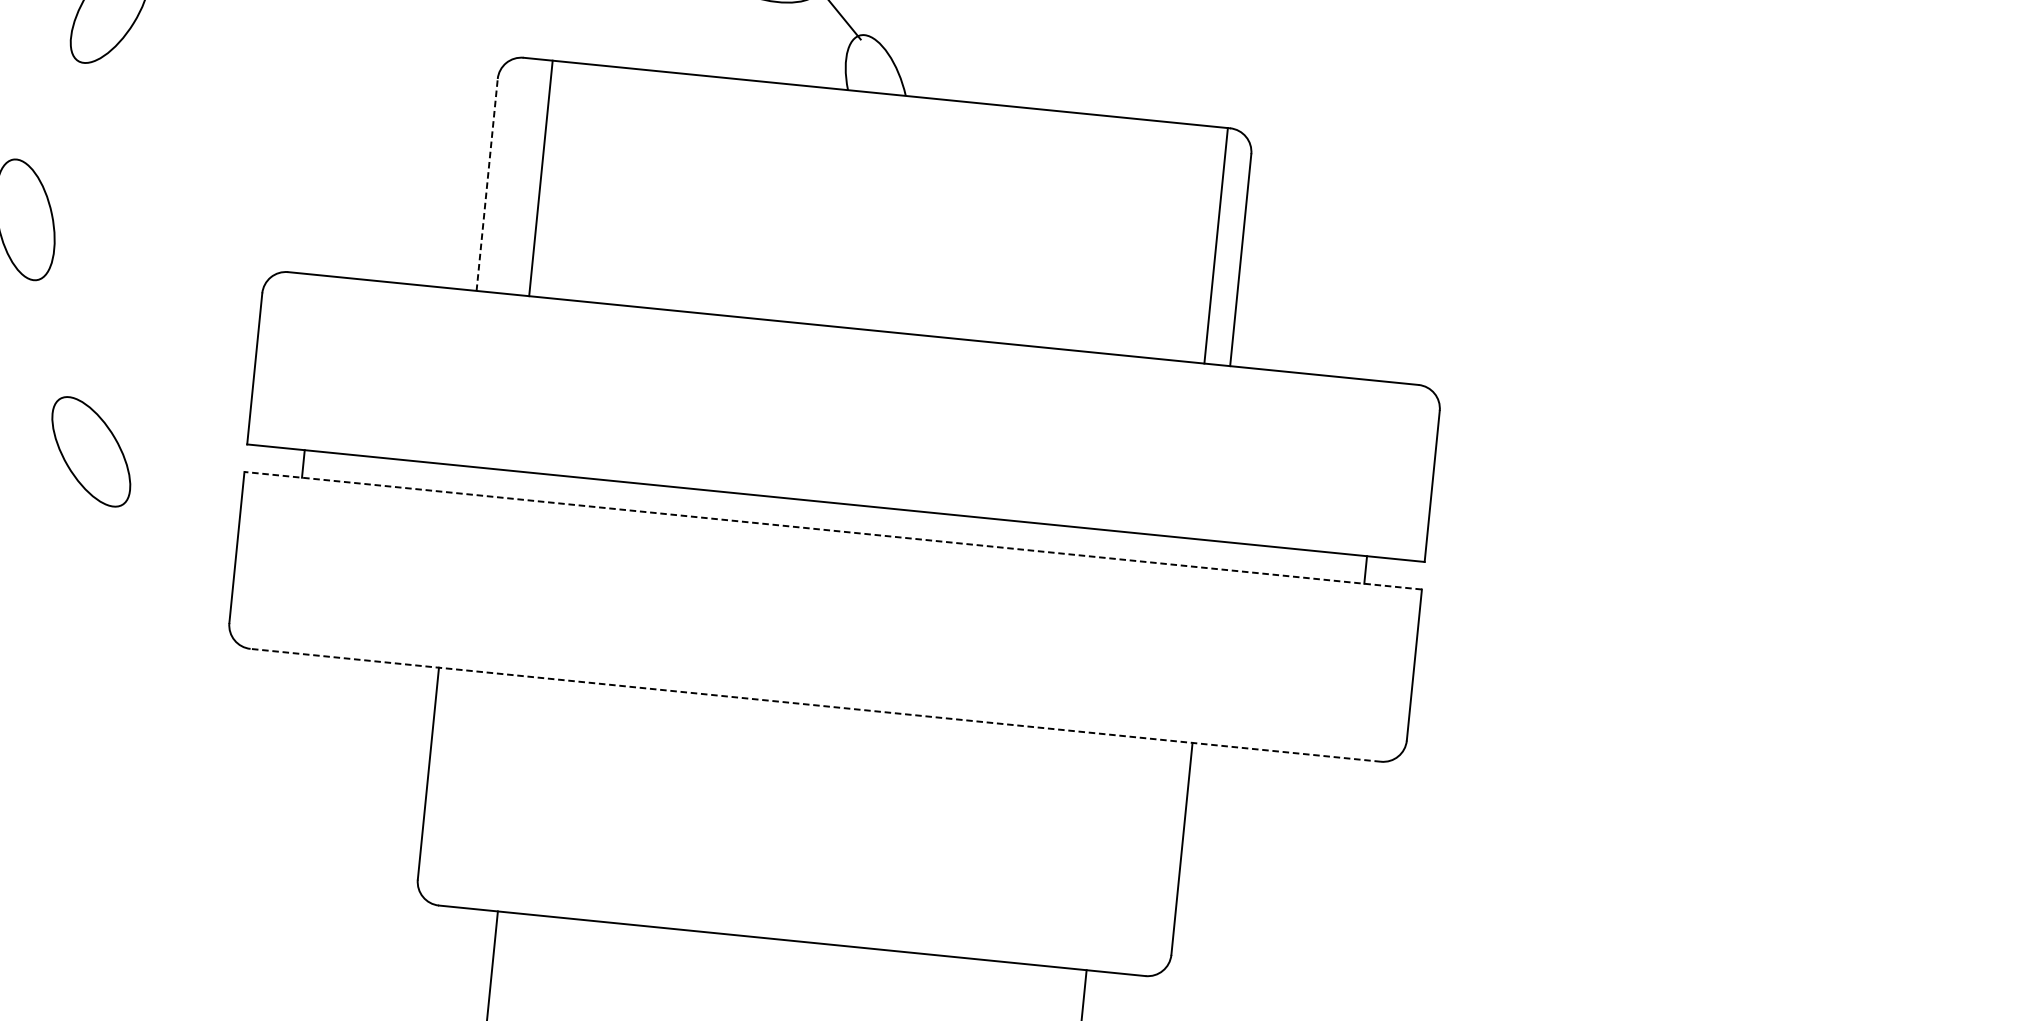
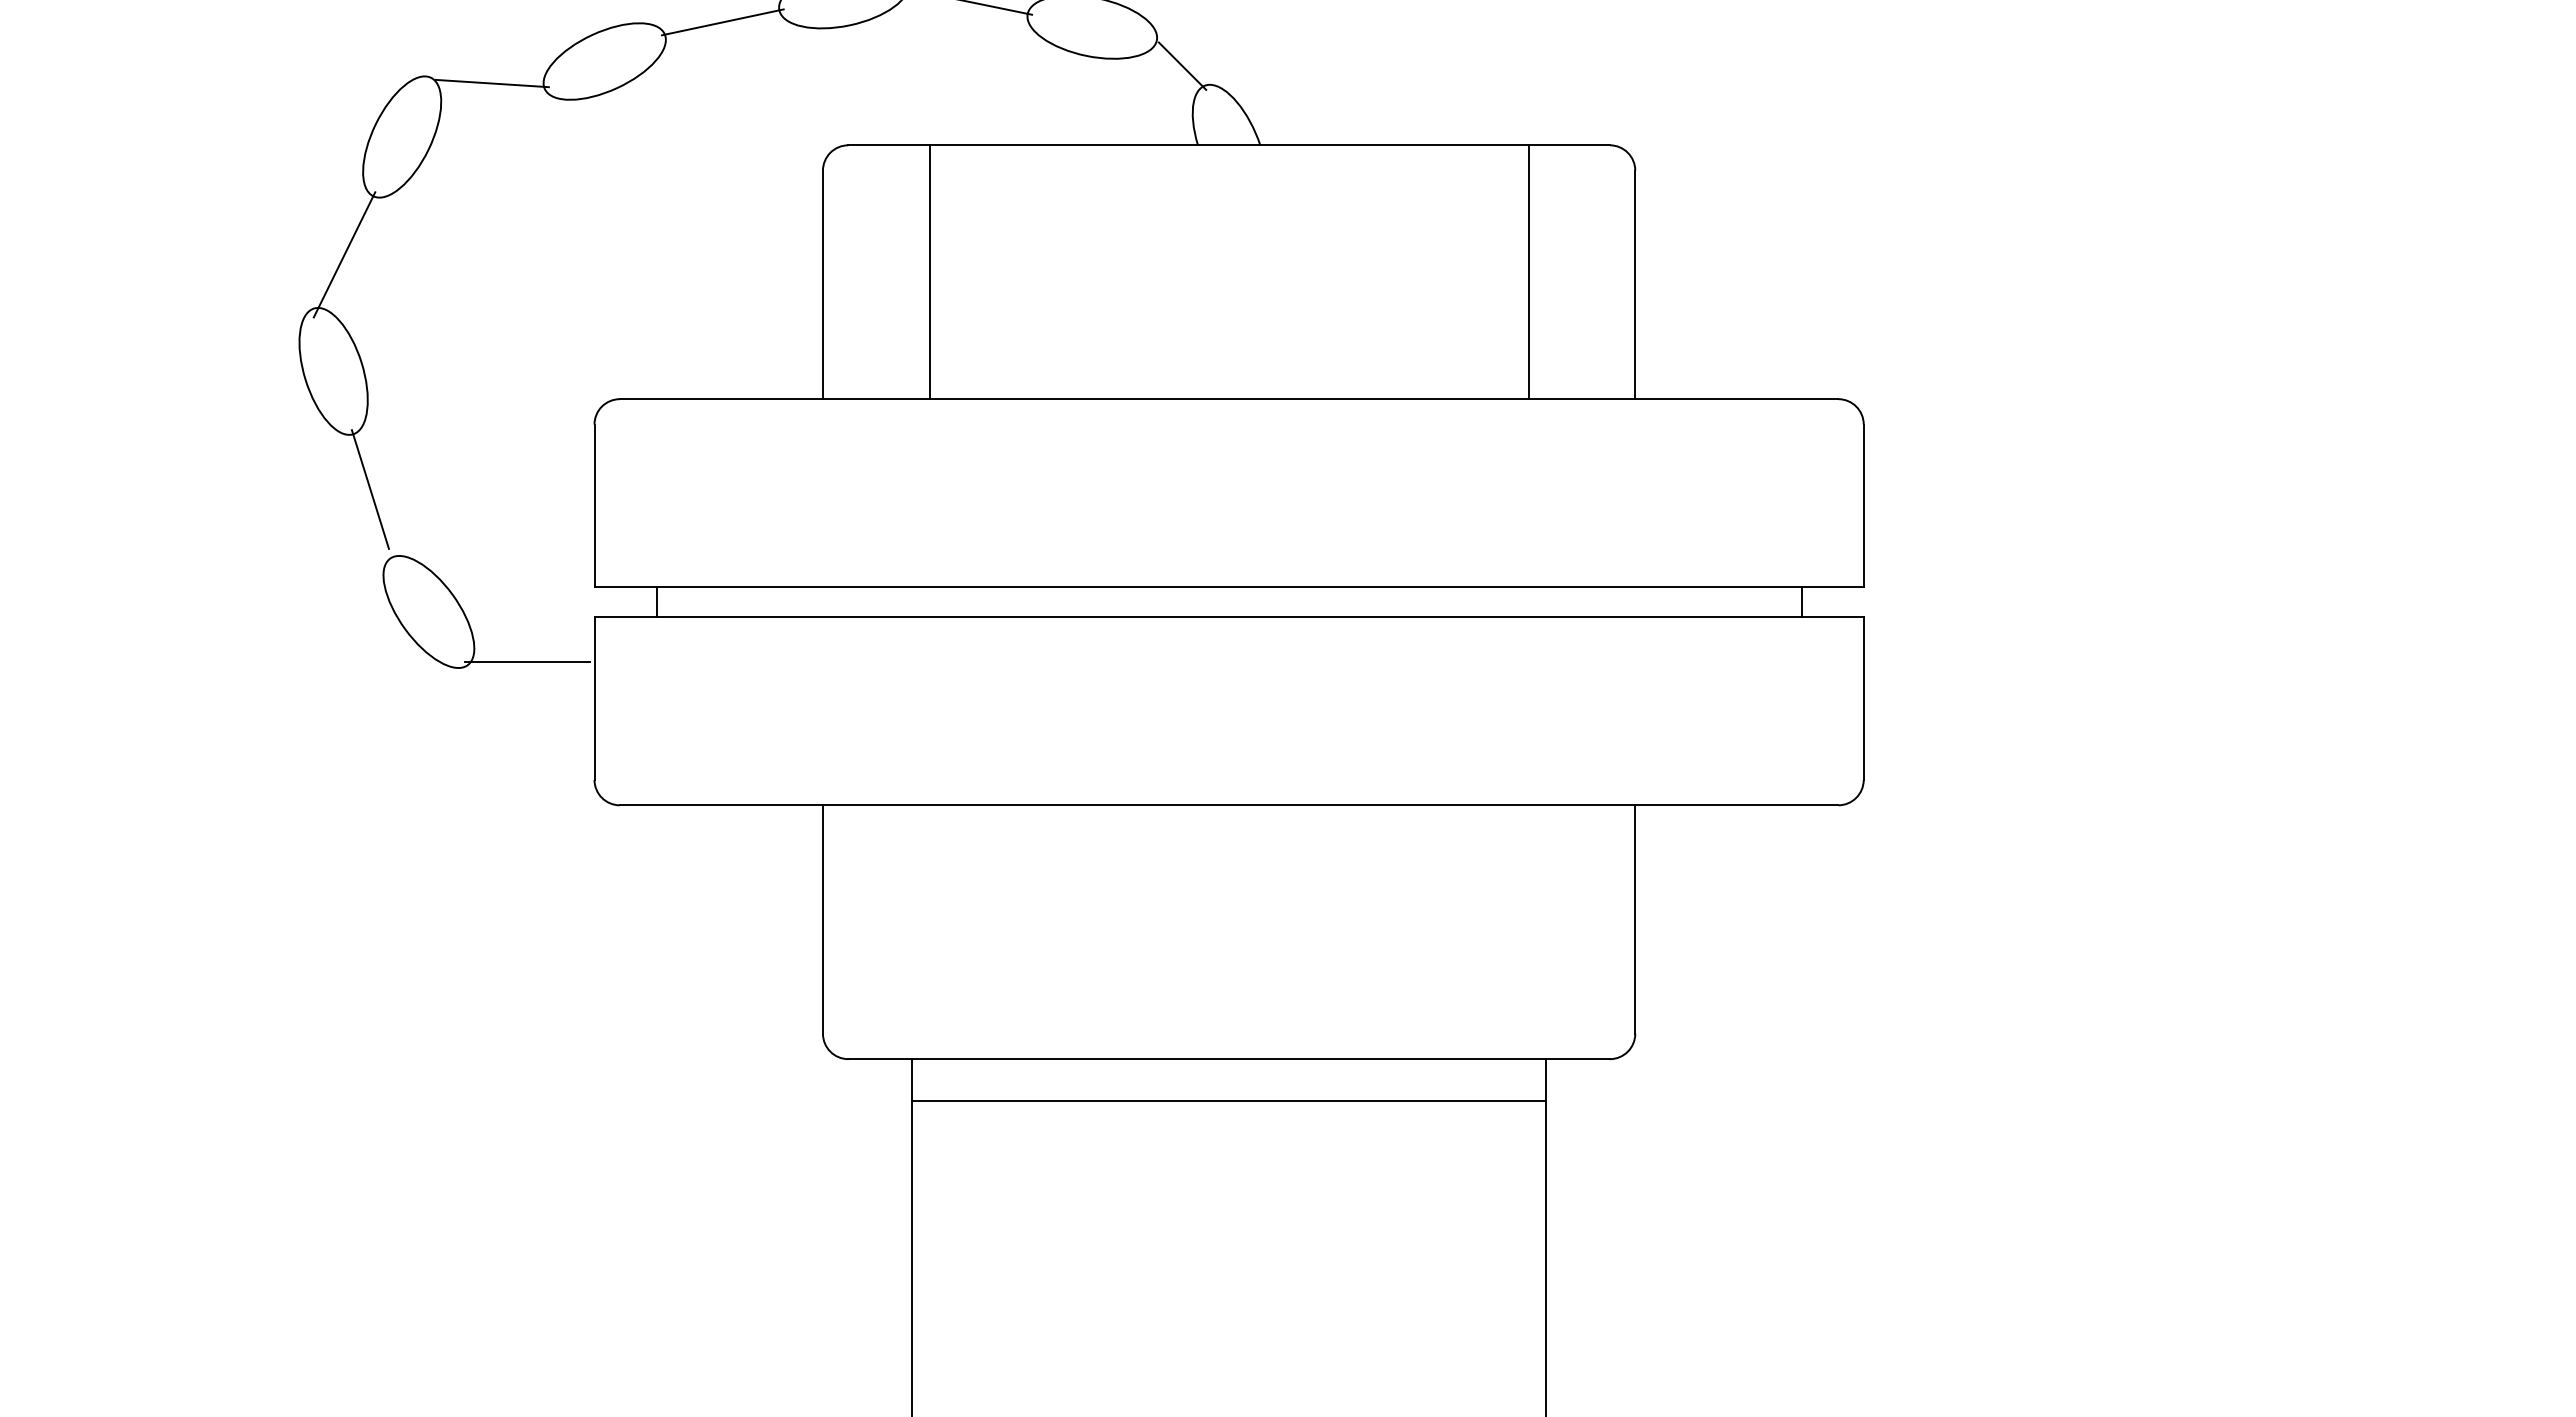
line: (46, 112) -> (344, 254), added
line: (540, 178) -> (929, 272), moved
line: (486, 184) -> (822, 284), dashed -> solid
line: (1216, 246) -> (1528, 272), moved
line: (47, 332) -> (369, 489), added
line: (178, 506) -> (527, 661), added
line: (833, 531) -> (1229, 617), dashed -> solid
line: (815, 705) -> (1228, 805), dashed -> solid
line: (787, 980) -> (1228, 1101), added

